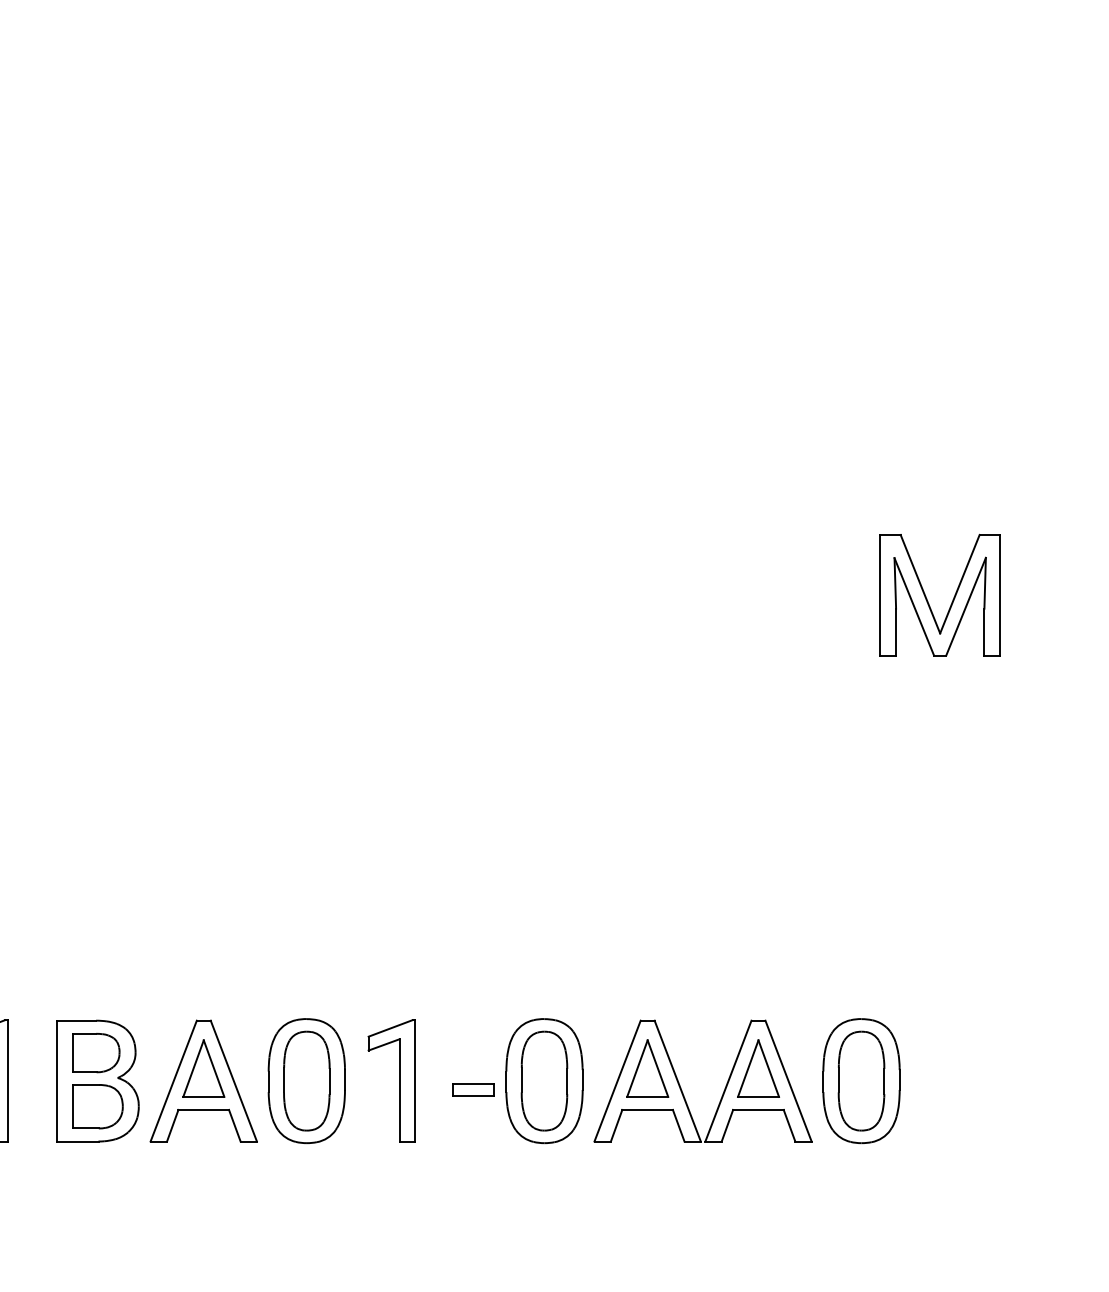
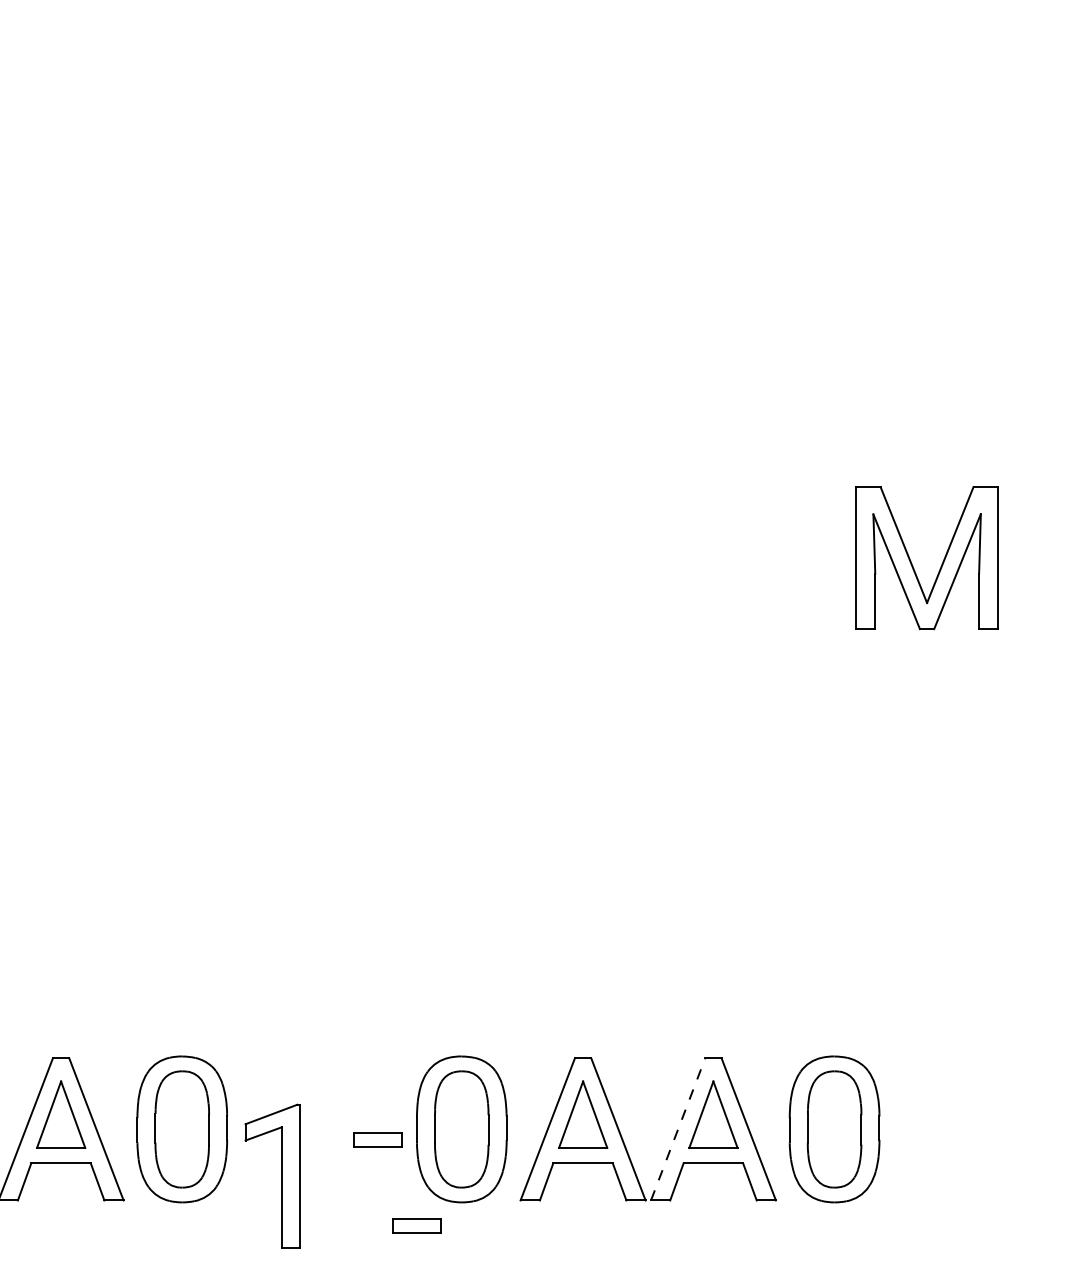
part: (399, 1080) -> (281, 1175), moved
line: (728, 1081) -> (678, 1129), solid -> dashed
part: (506, 1162) -> (417, 1225), added

